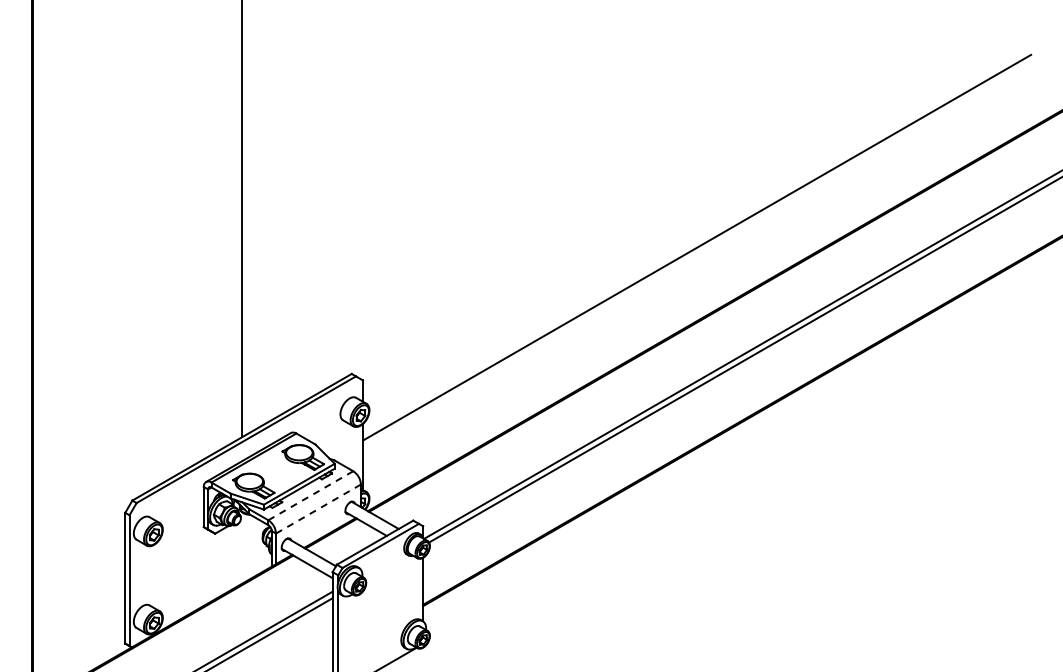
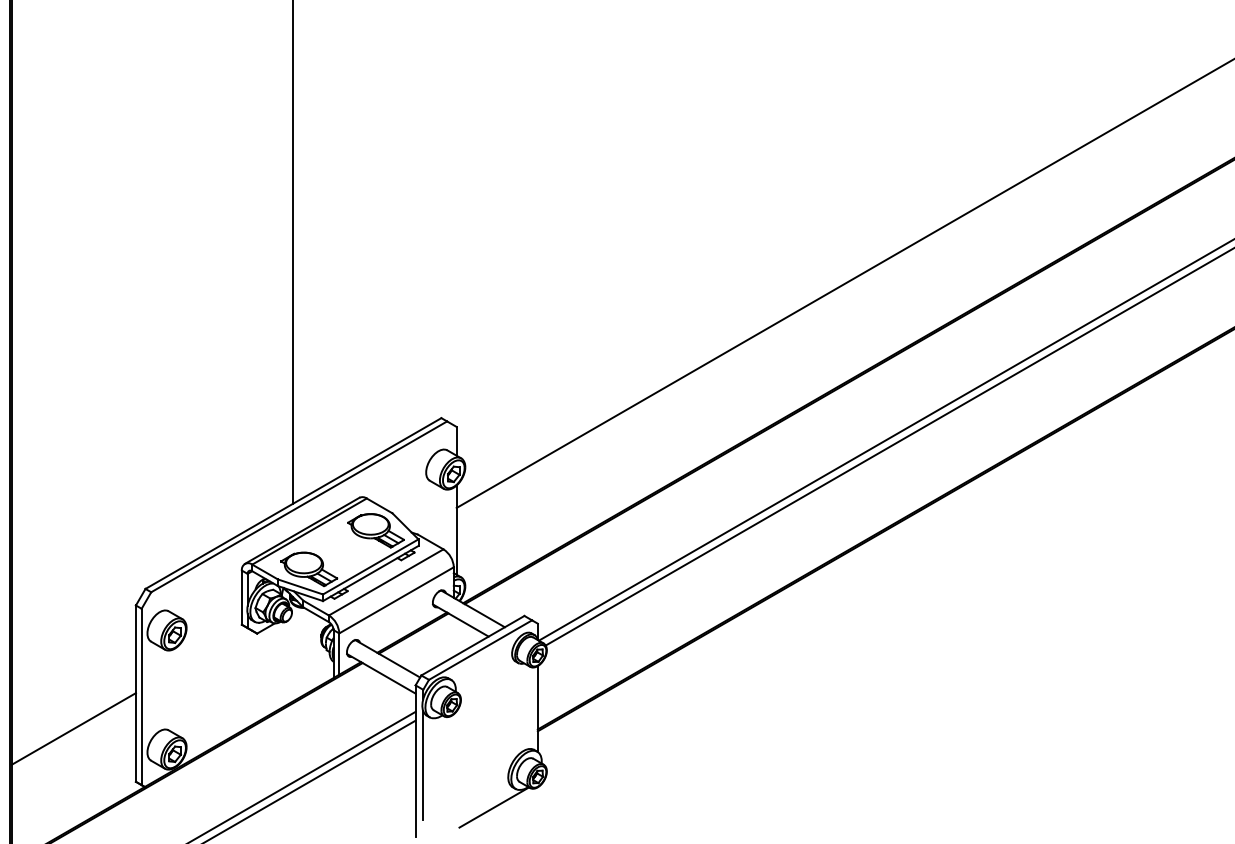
line: (311, 495) -> (387, 582), dashed -> solid
line: (318, 508) -> (396, 599), dashed -> solid
line: (79, 603) -> (74, 727), added

